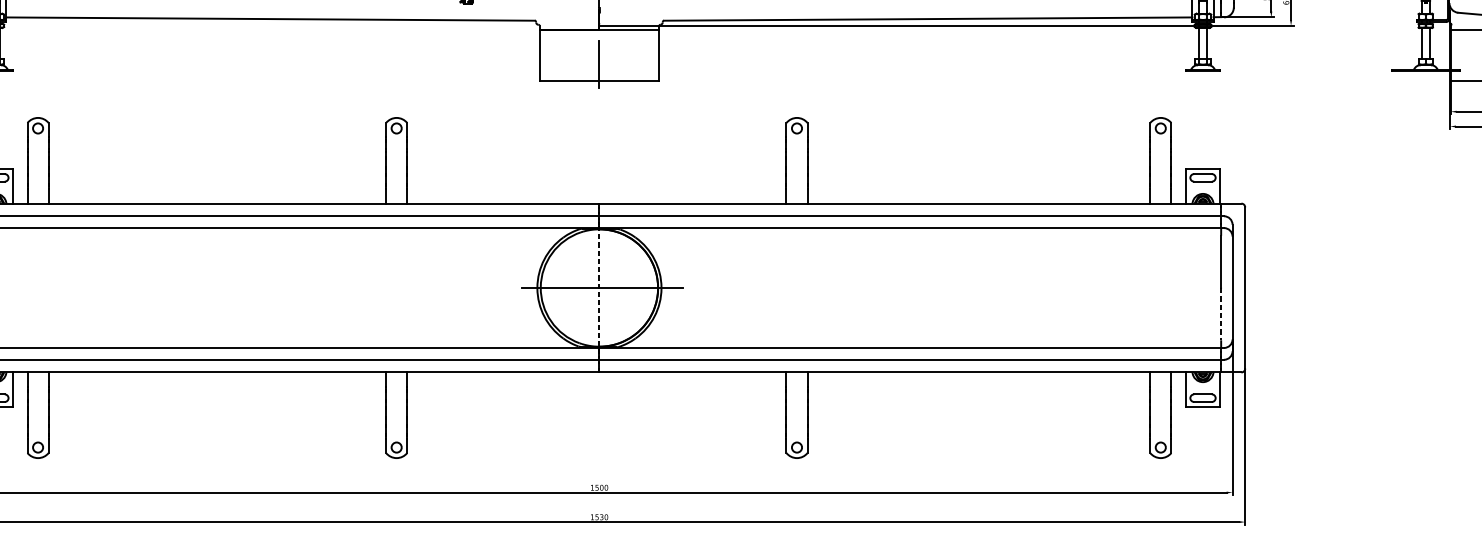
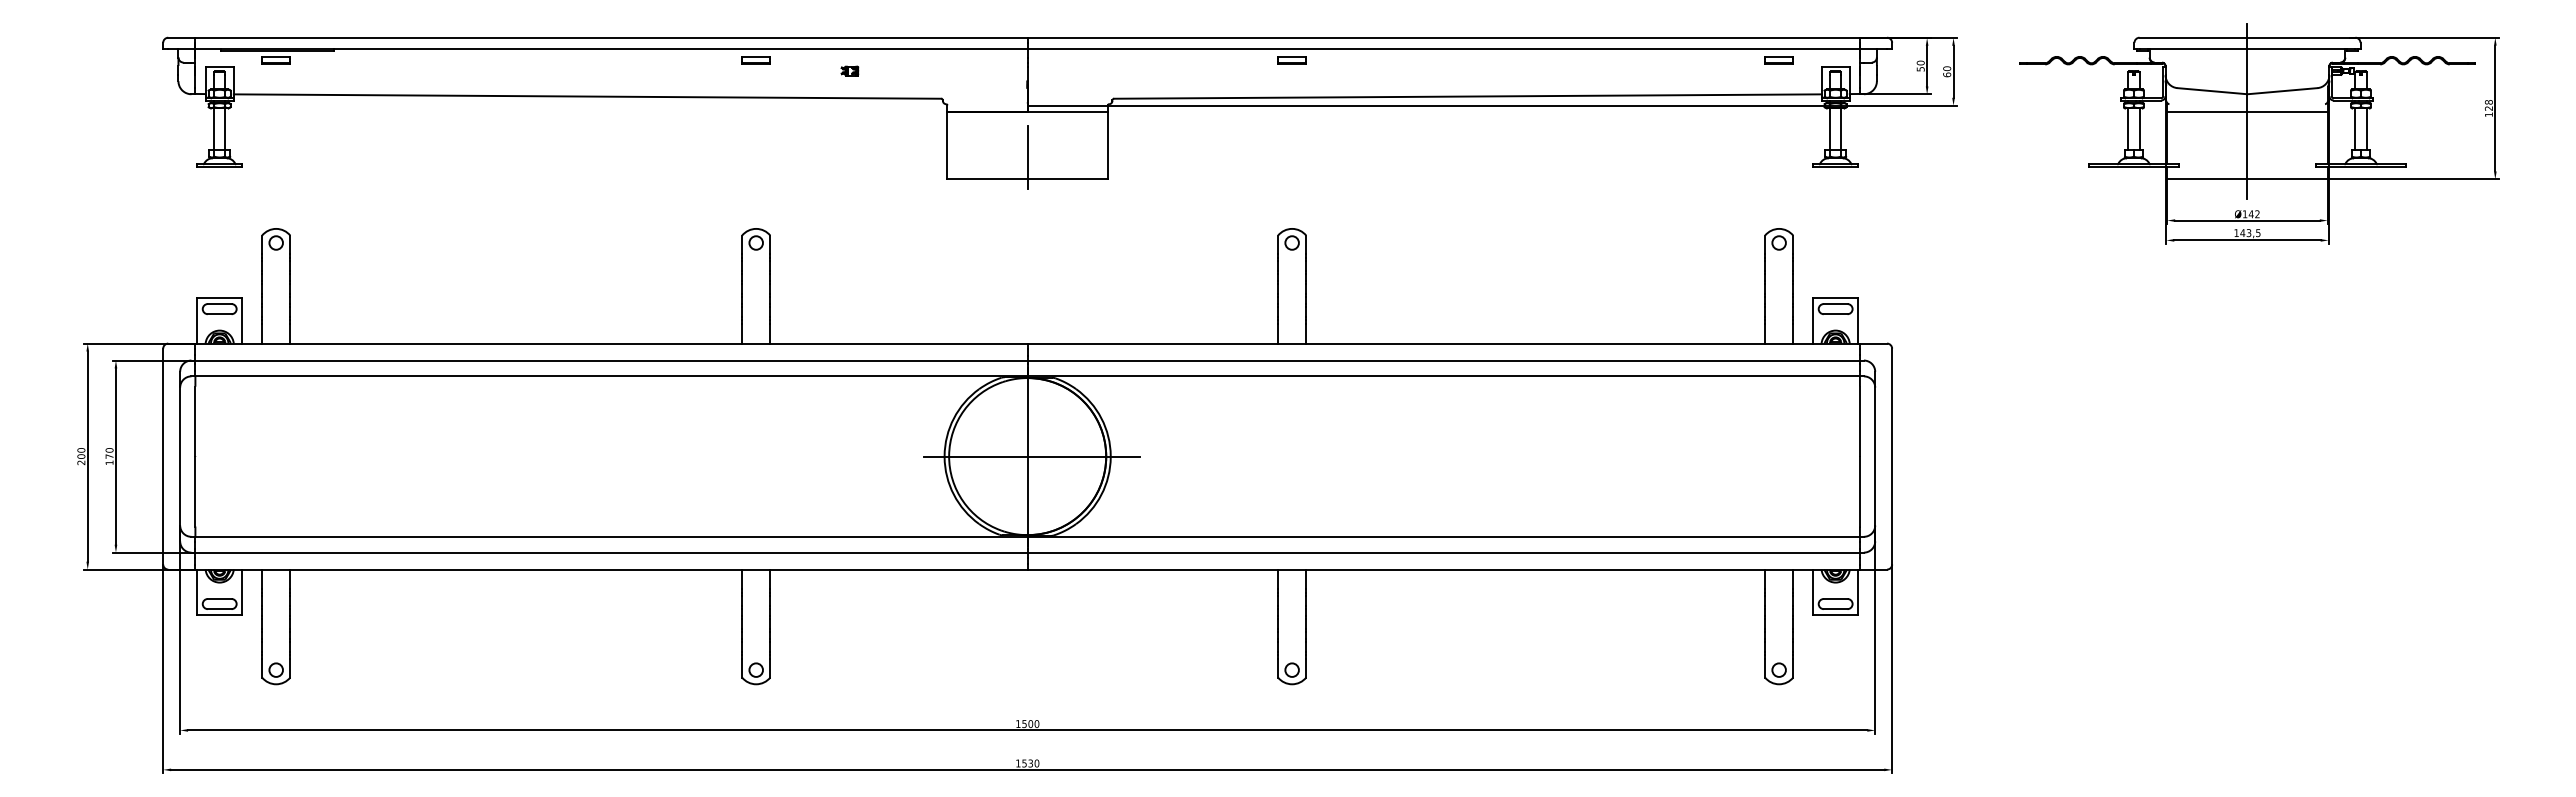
line: (599, 287) -> (1027, 456), dashed -> solid
line: (1220, 314) -> (1859, 491), dashed -> solid

